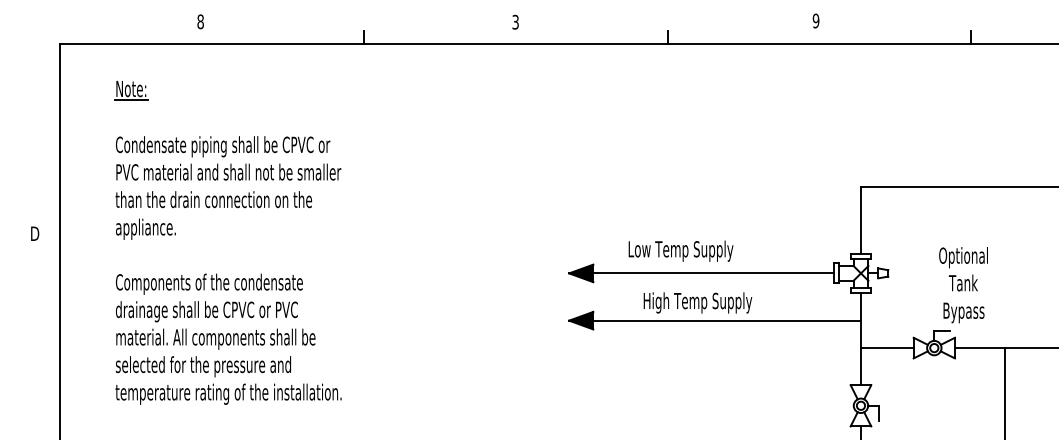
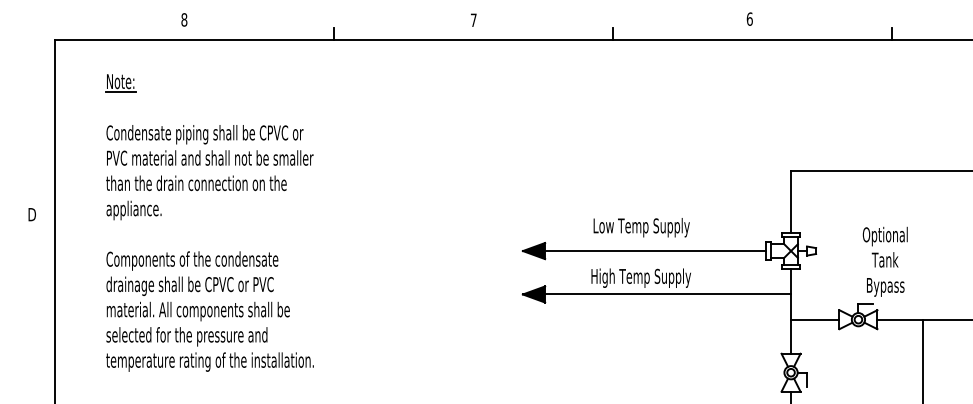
text: (815, 20) -> (749, 18), 9 -> 6
text: (515, 22) -> (473, 20), 3 -> 7
text: (680, 251) -> (641, 227), moved

